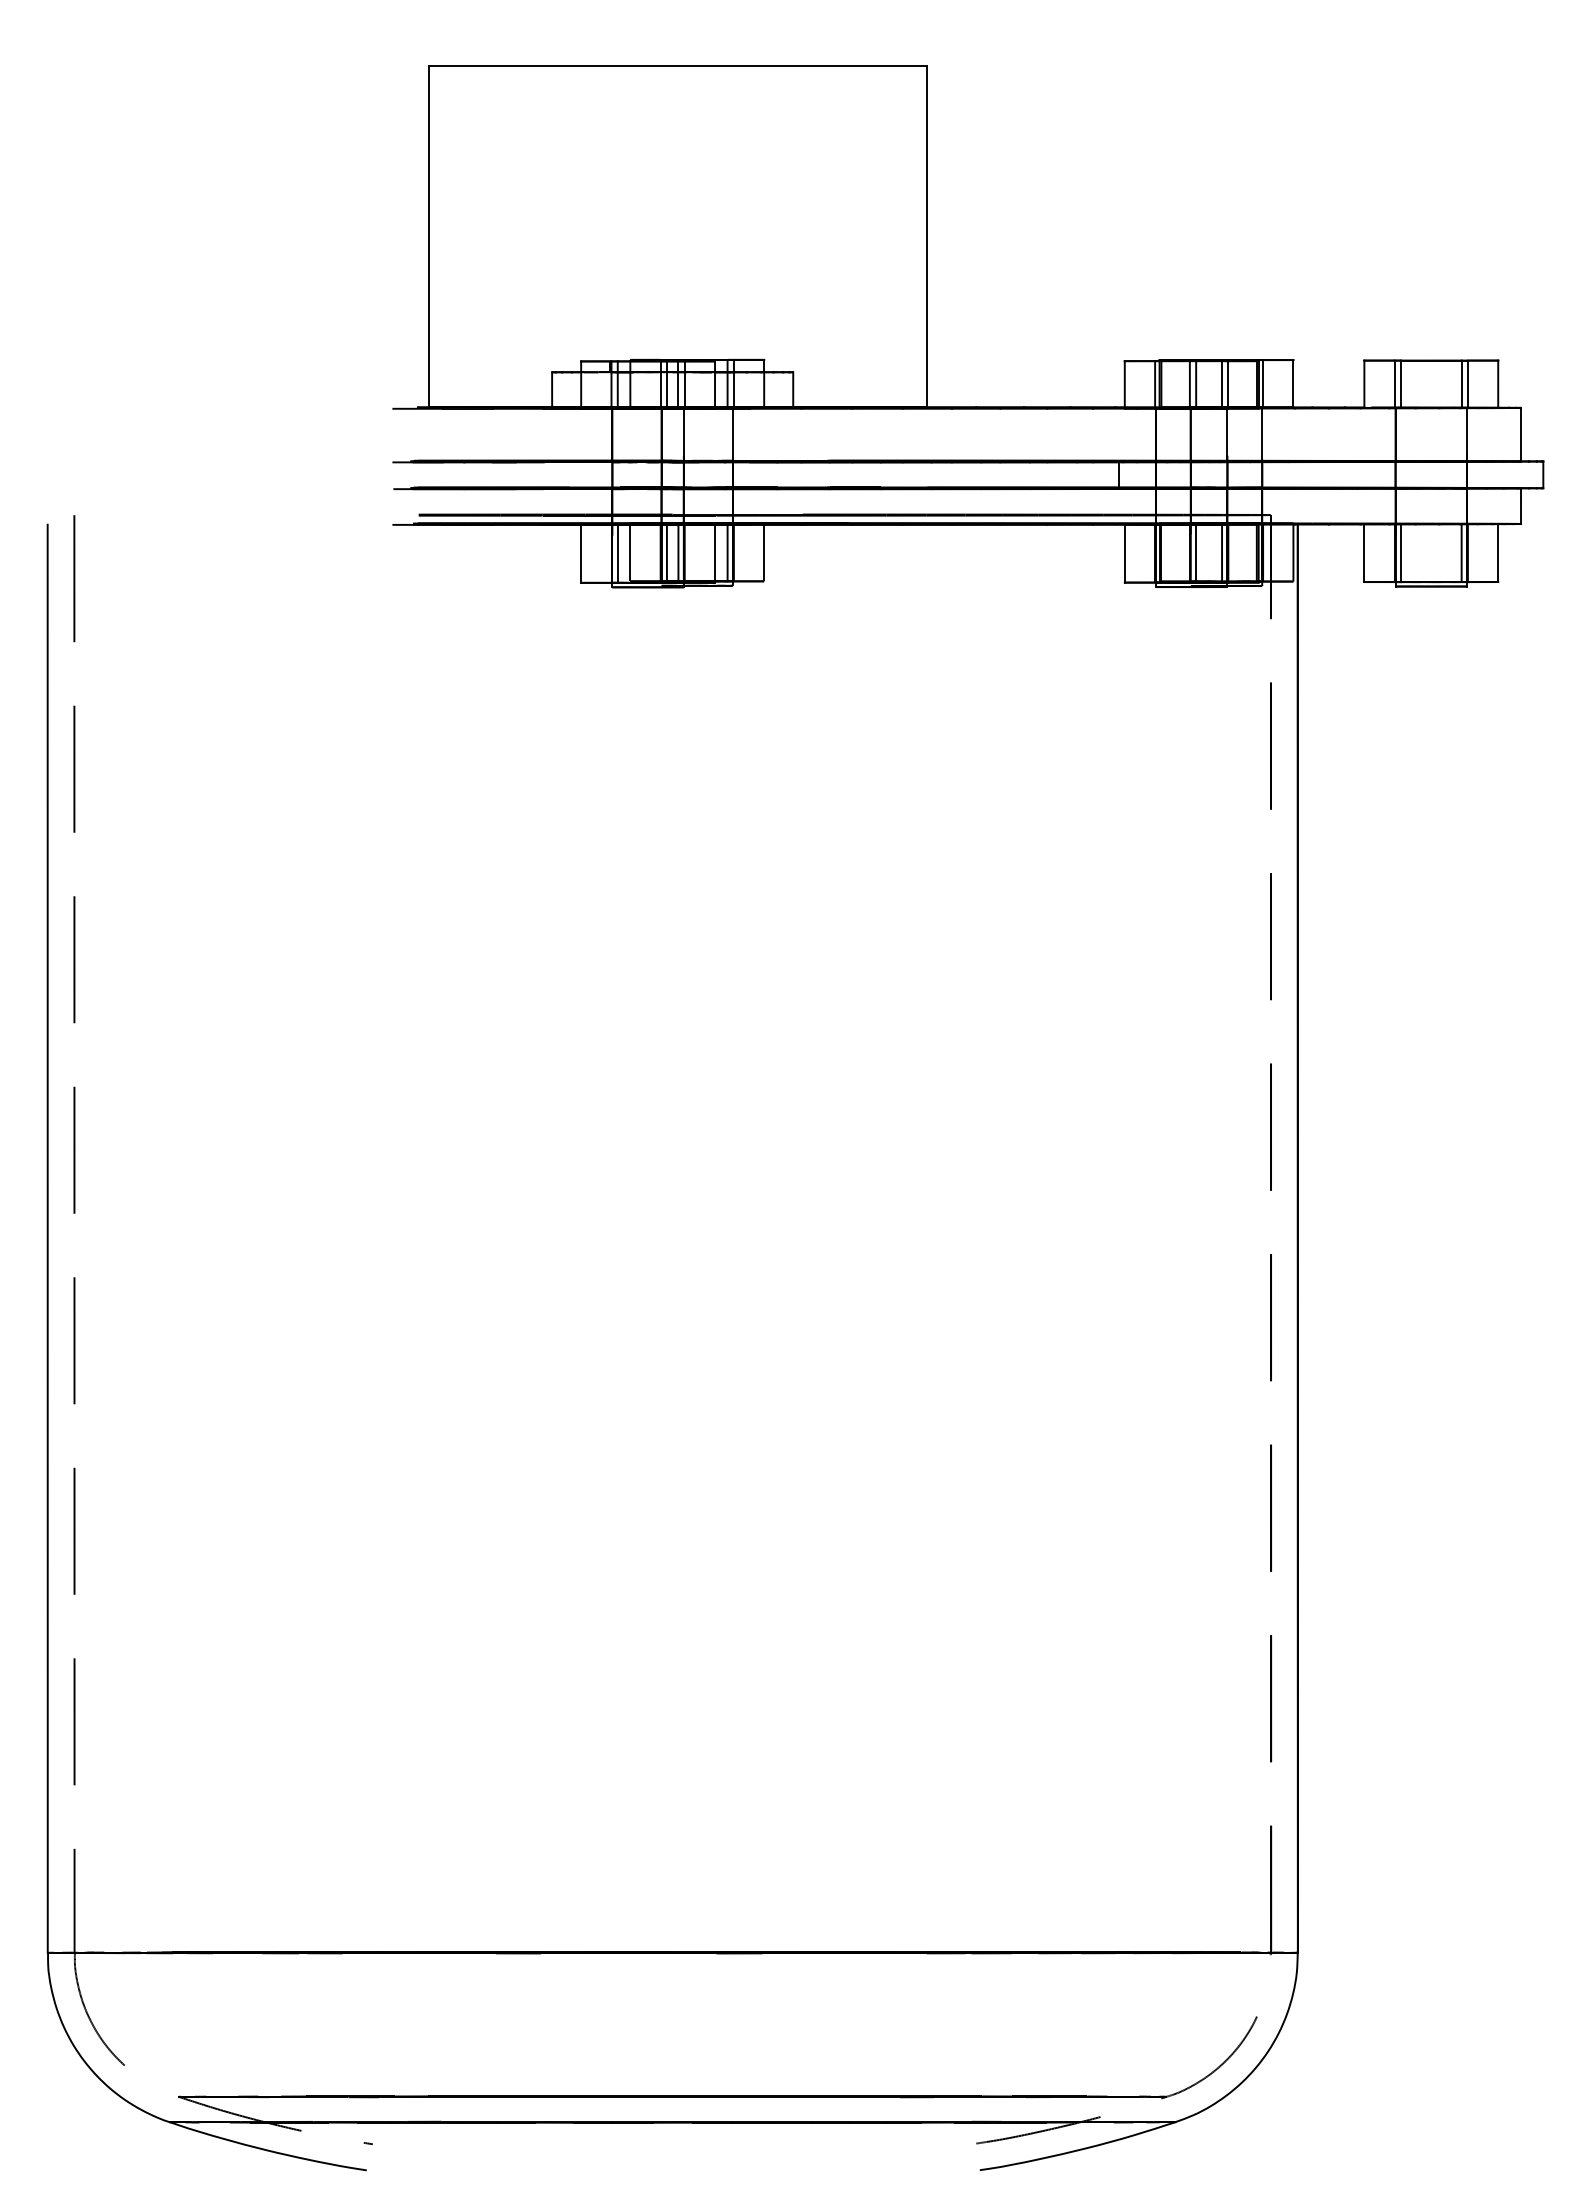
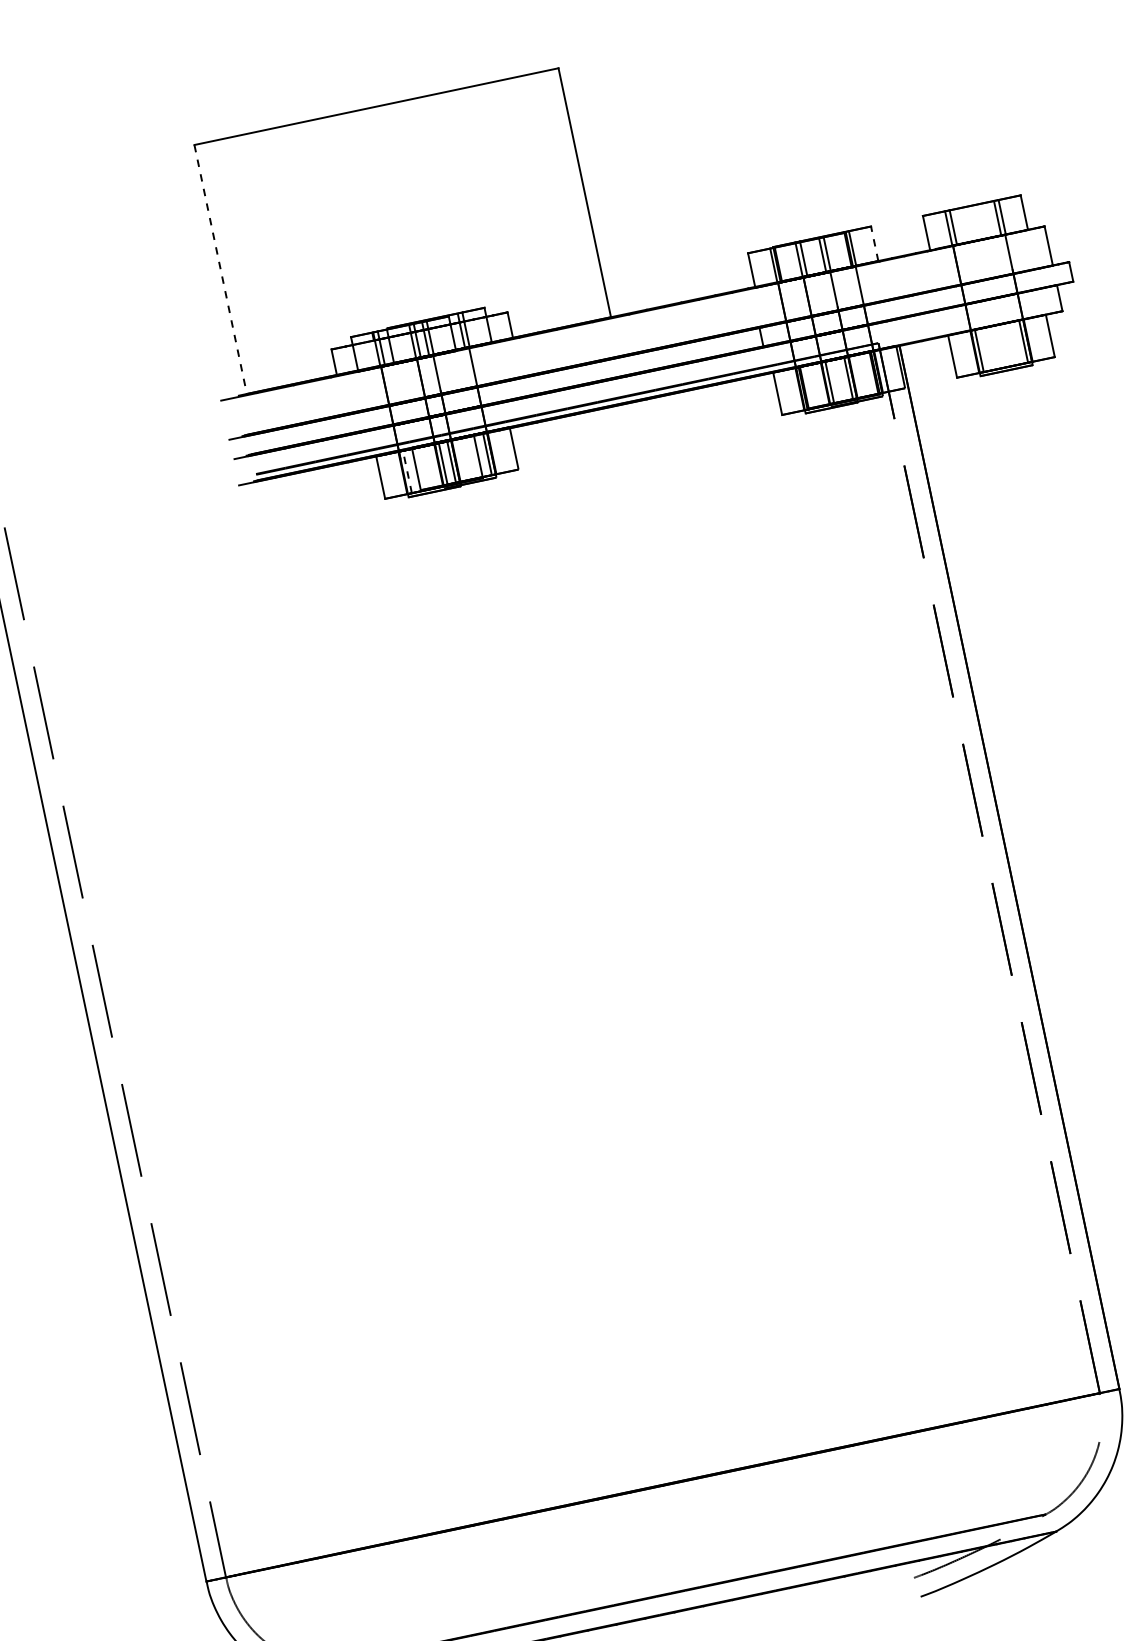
line: (428, 237) -> (220, 270), solid -> dashed
line: (1293, 383) -> (874, 243), solid -> dashed
line: (617, 553) -> (407, 471), solid -> dashed

